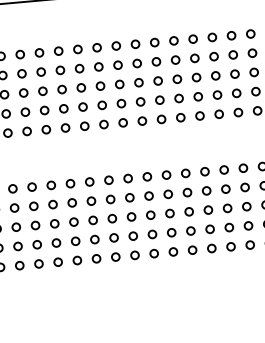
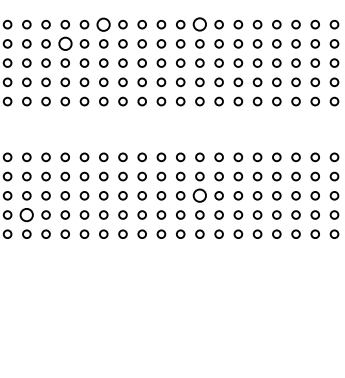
circle: (211, 37) -> (199, 24), size x1.6
circle: (116, 45) -> (103, 24), size x1.6
circle: (78, 68) -> (64, 43), size x1.6
circle: (227, 208) -> (199, 195), size x1.6
circle: (56, 242) -> (26, 214), size x1.6

